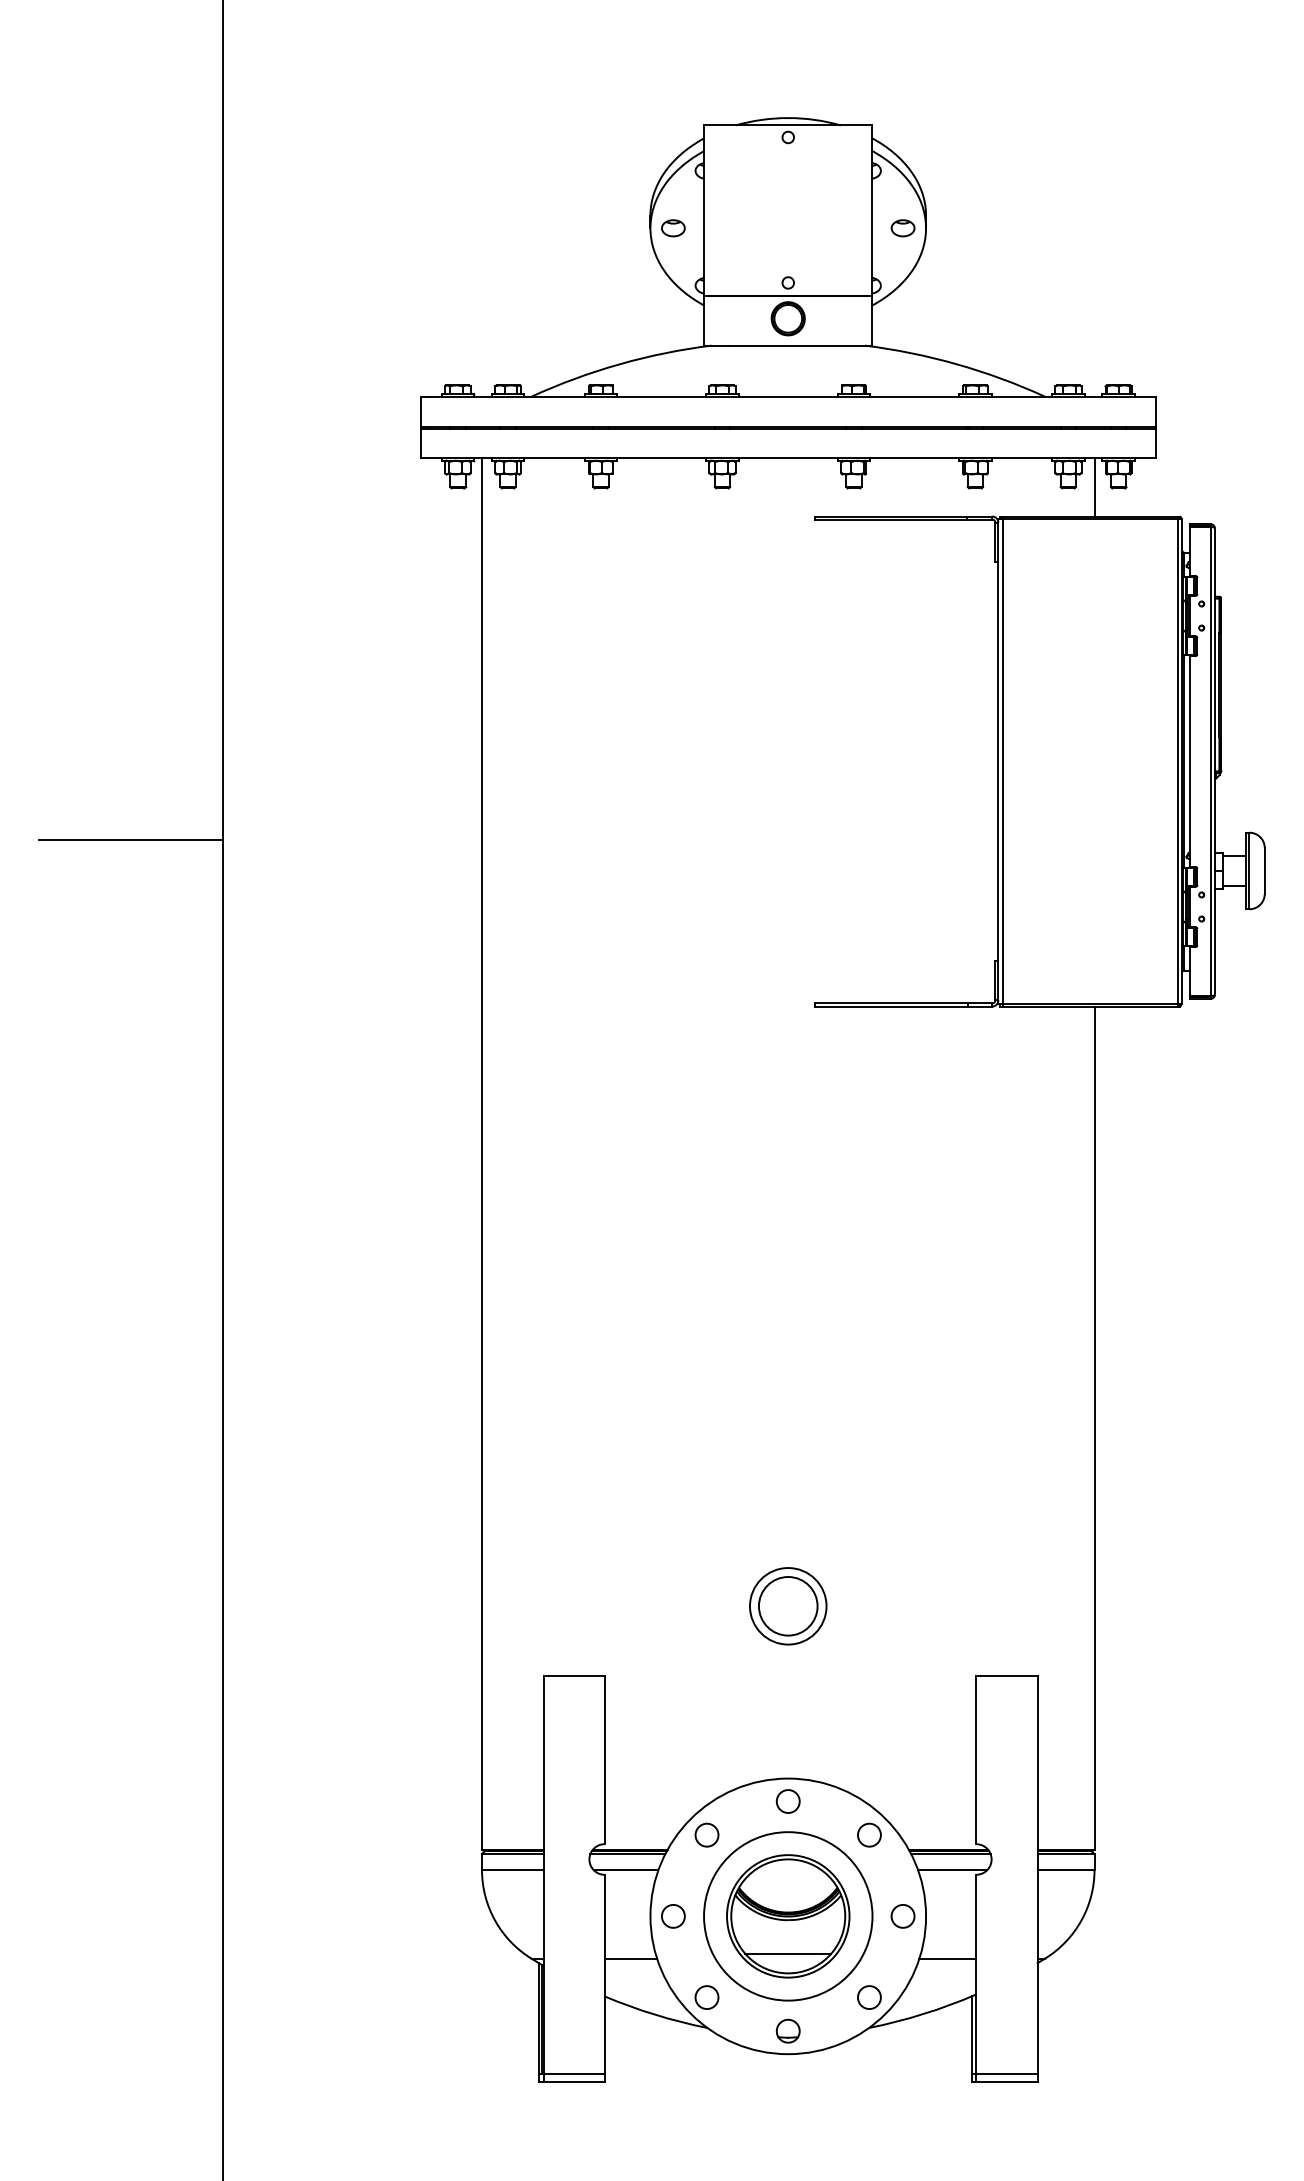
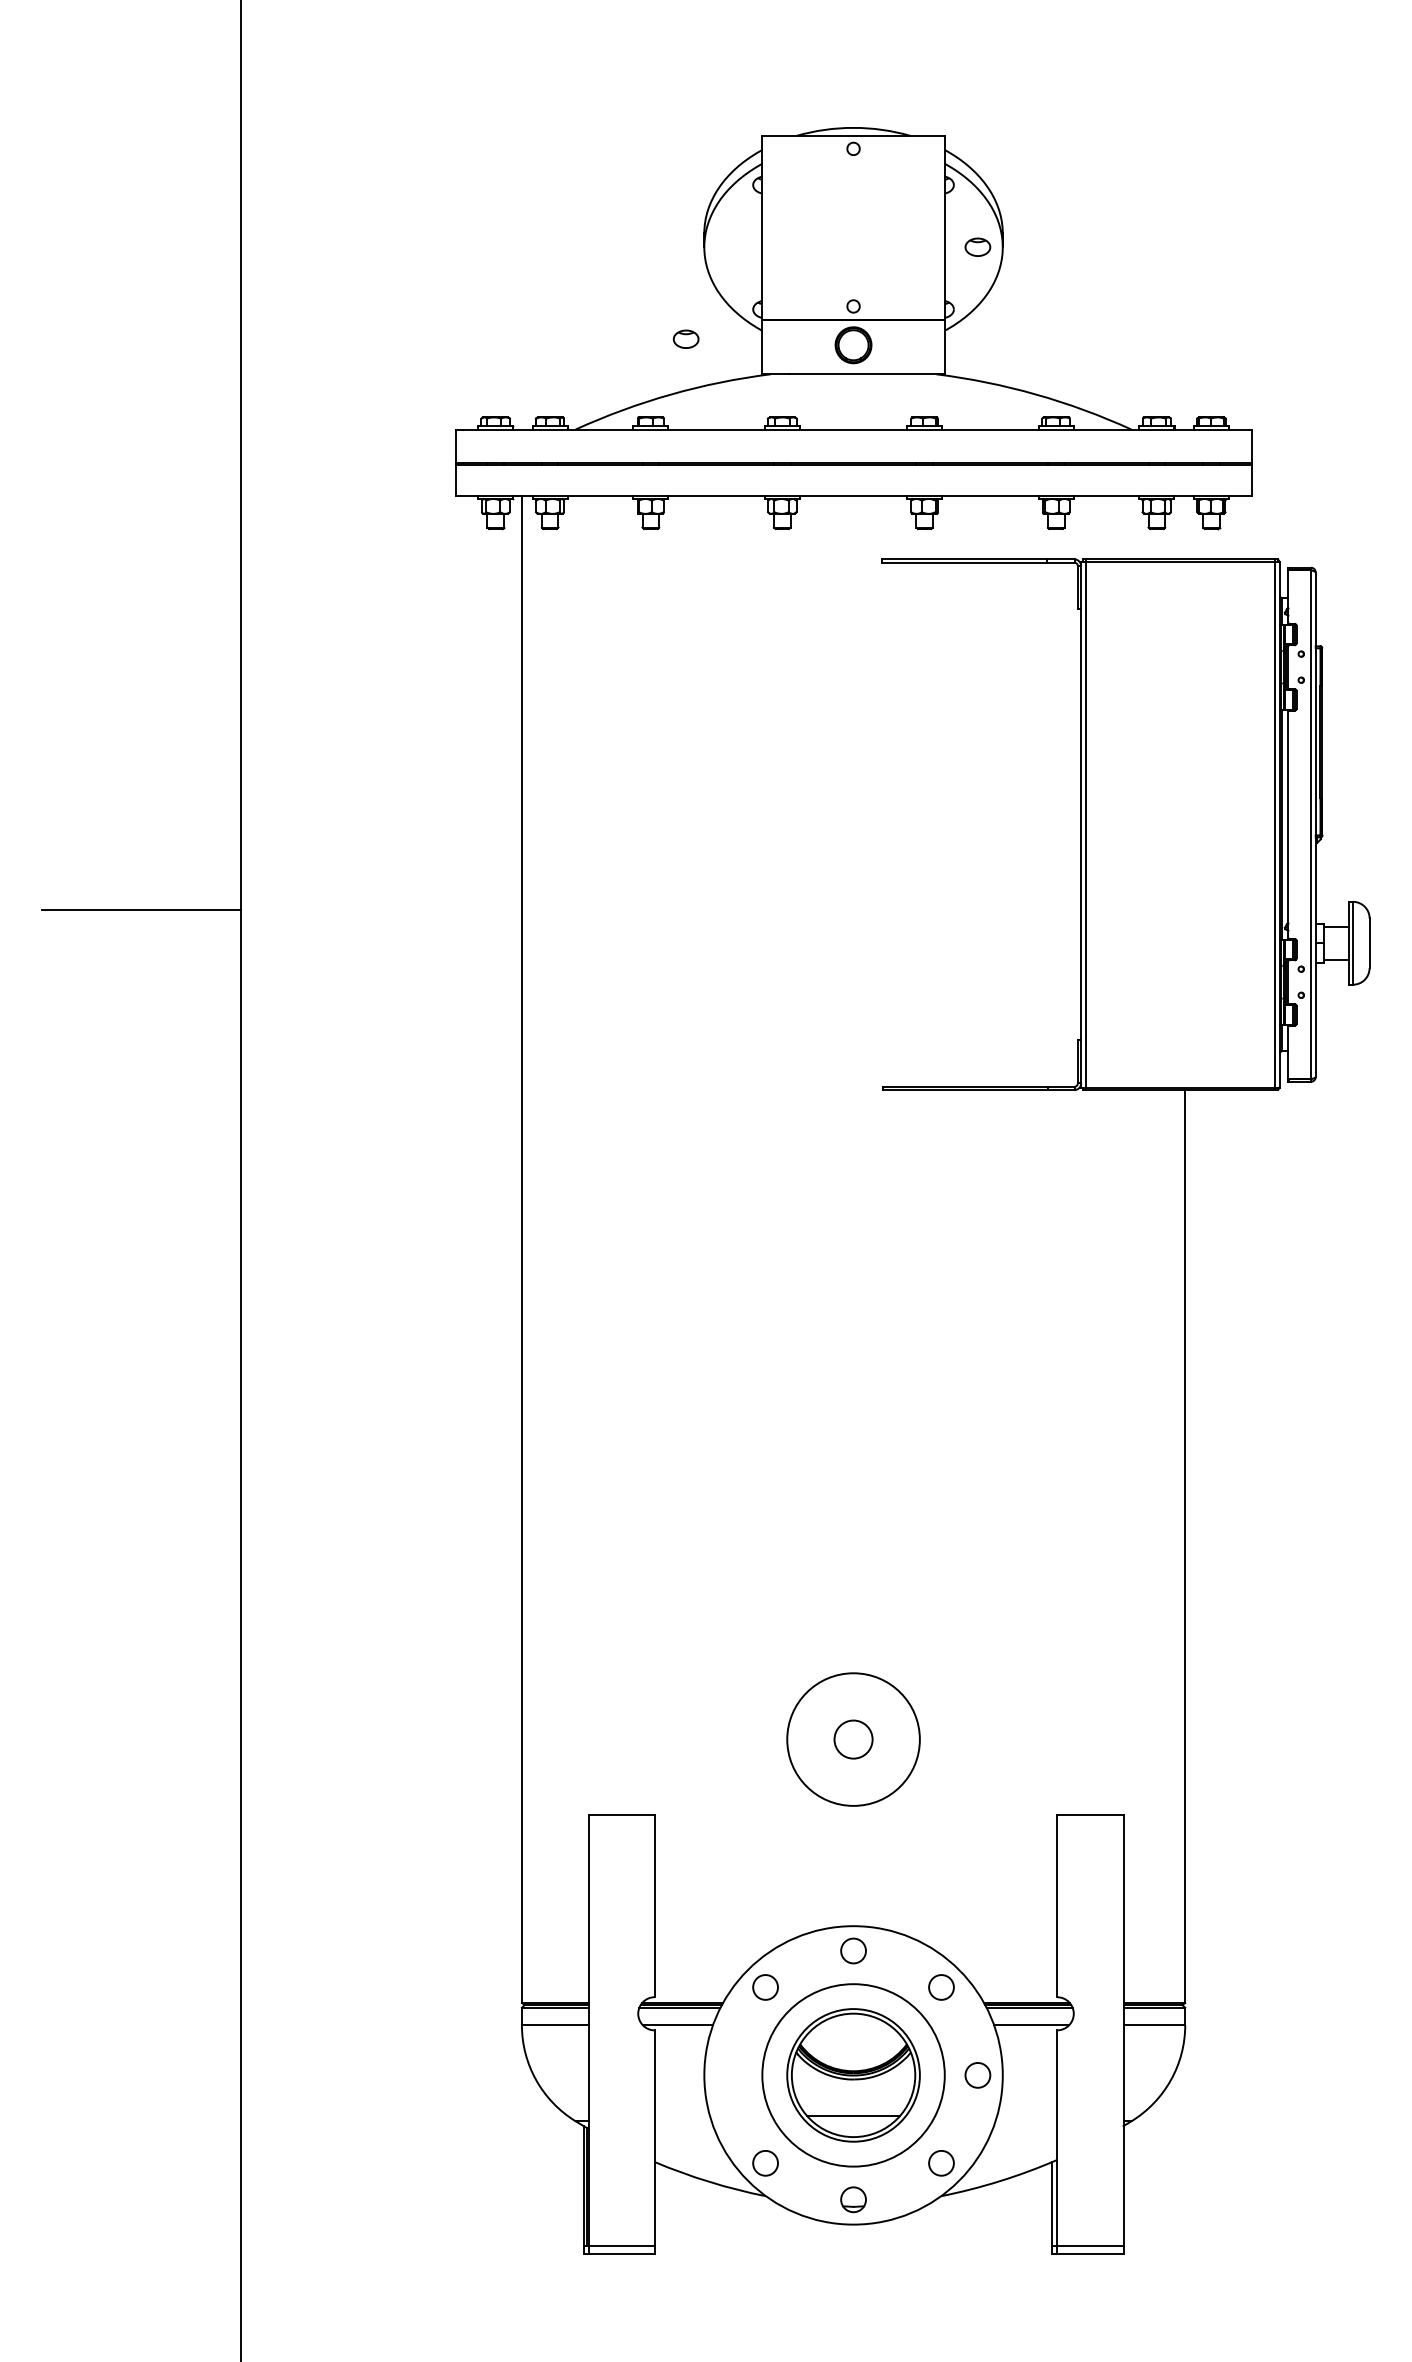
part: (672, 227) -> (685, 338), moved
line: (1094, 487) -> (1185, 527), removed
circle: (788, 1606) -> (853, 1739), size x0.6
circle: (788, 1606) -> (853, 1739), size x1.6
circle: (672, 1916) -> (728, 2075), removed
line: (630, 1958) -> (682, 2121), removed
line: (947, 1958) -> (1026, 2121), removed

